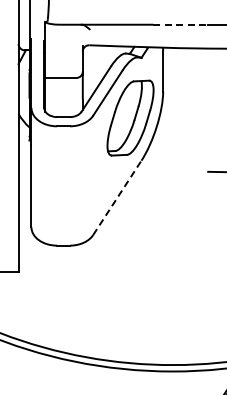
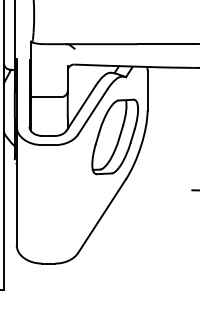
line: (180, 24) -> (164, 43), dashed -> solid
line: (117, 197) -> (102, 215), dashed -> solid

